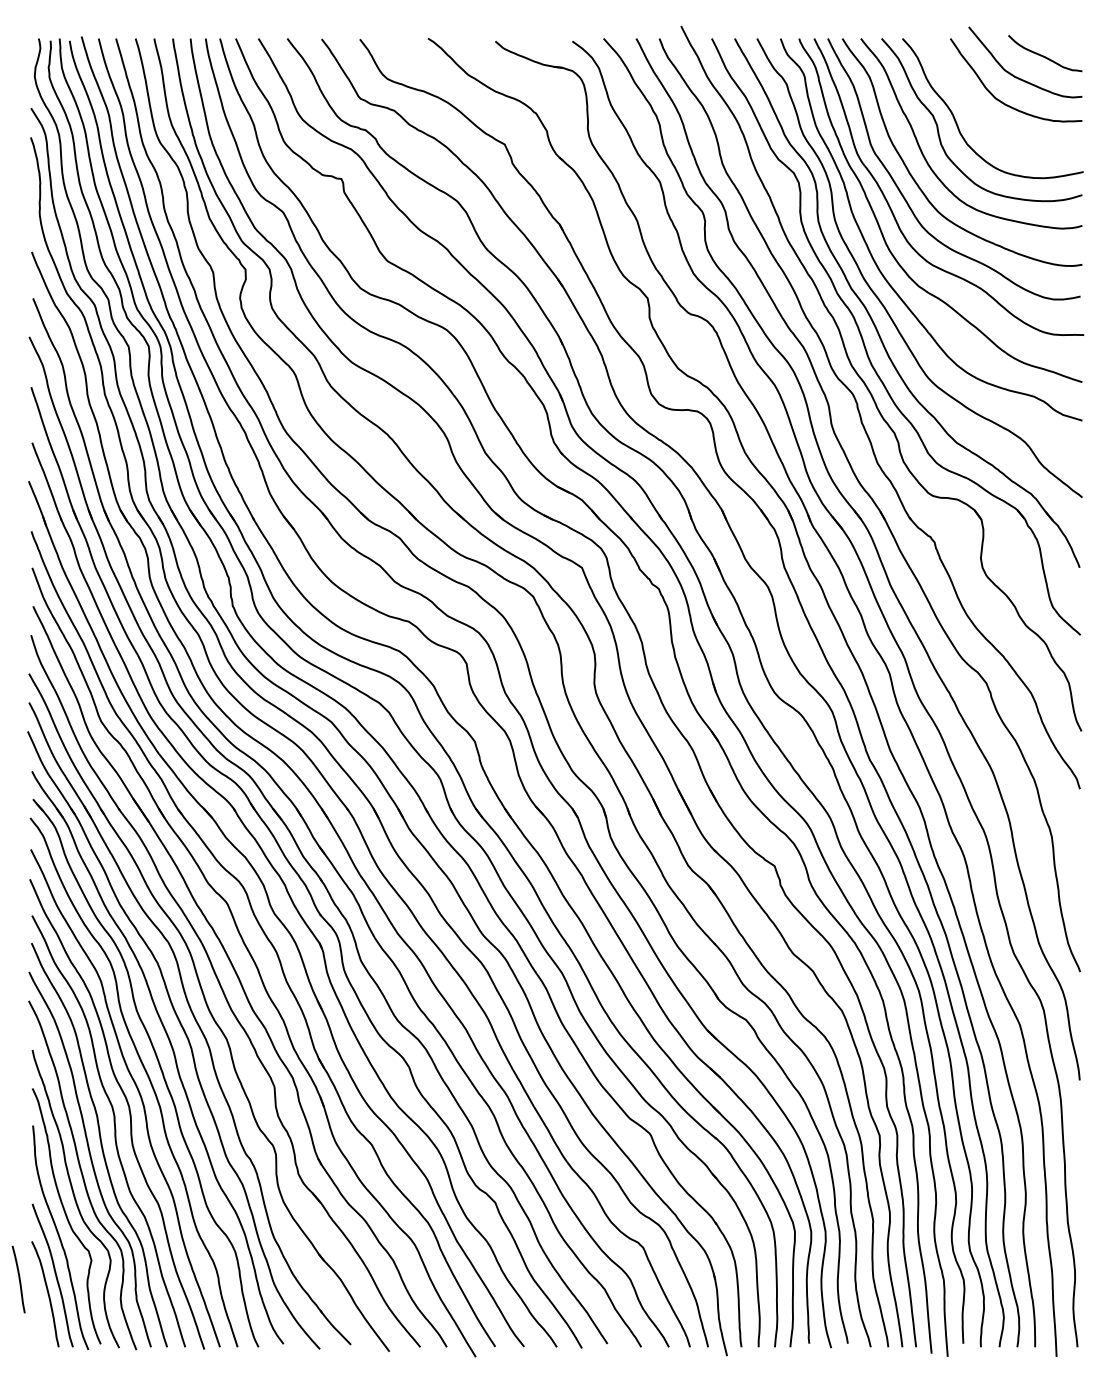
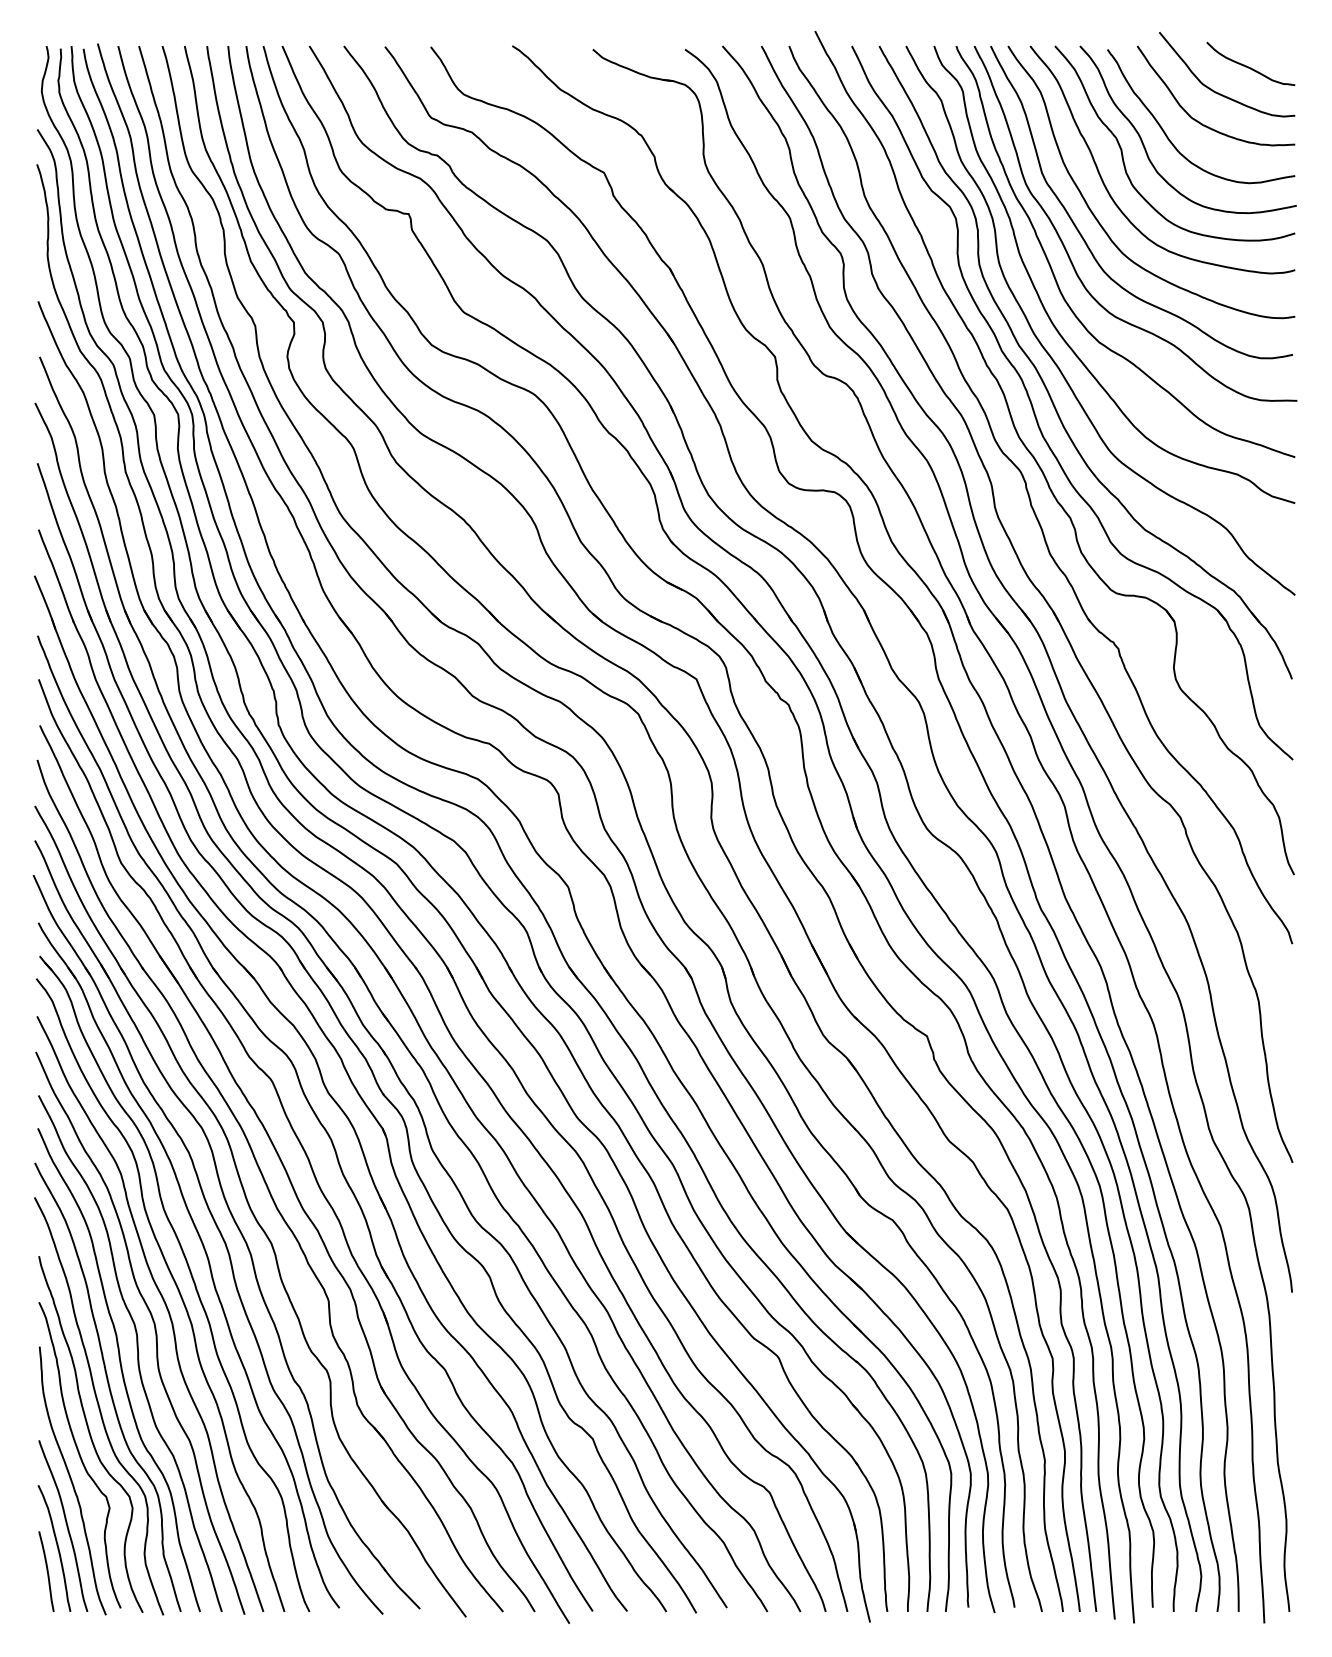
curve: (977, 115) -> (1169, 138), added
curve: (18, 1279) -> (46, 1571), moved

